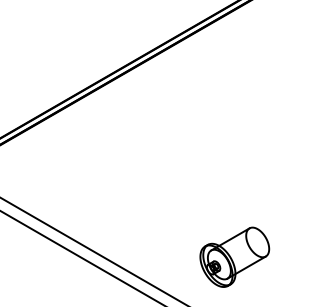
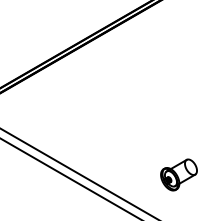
part: (234, 256) -> (178, 174), size x0.7

